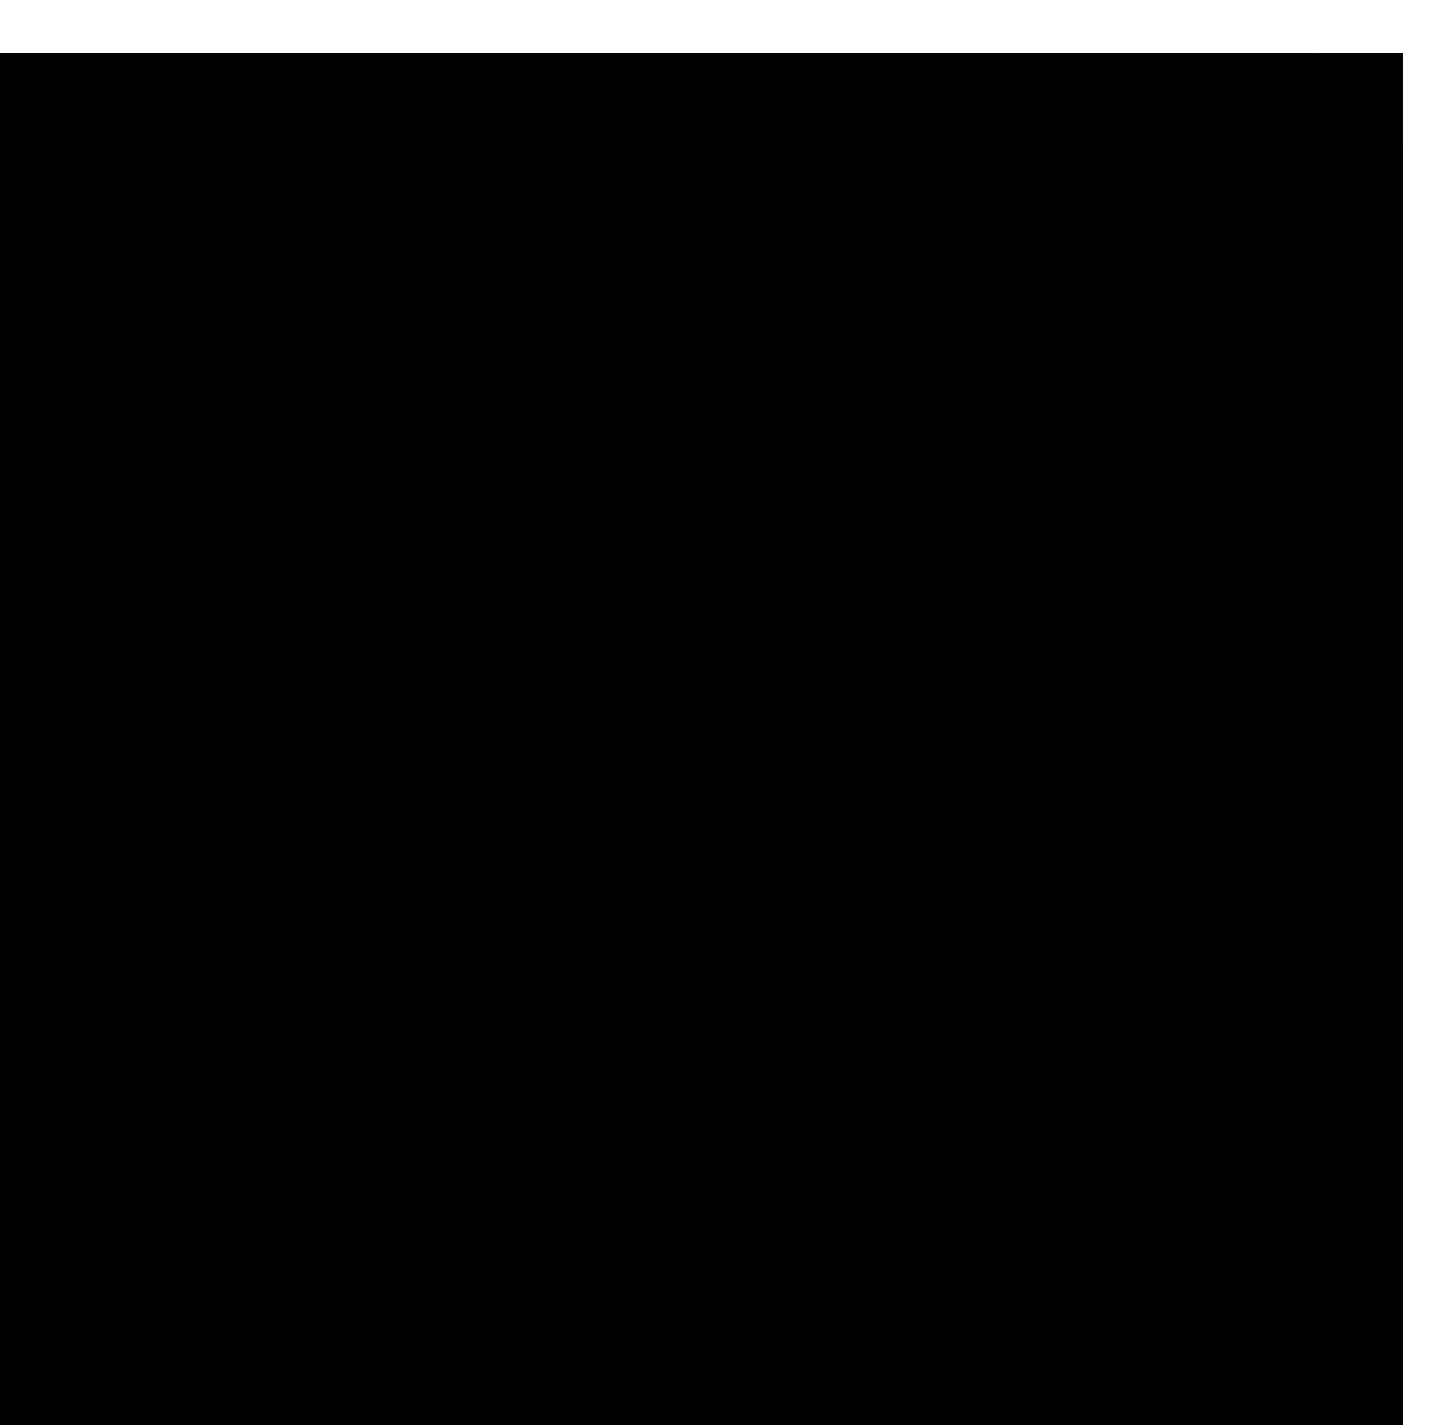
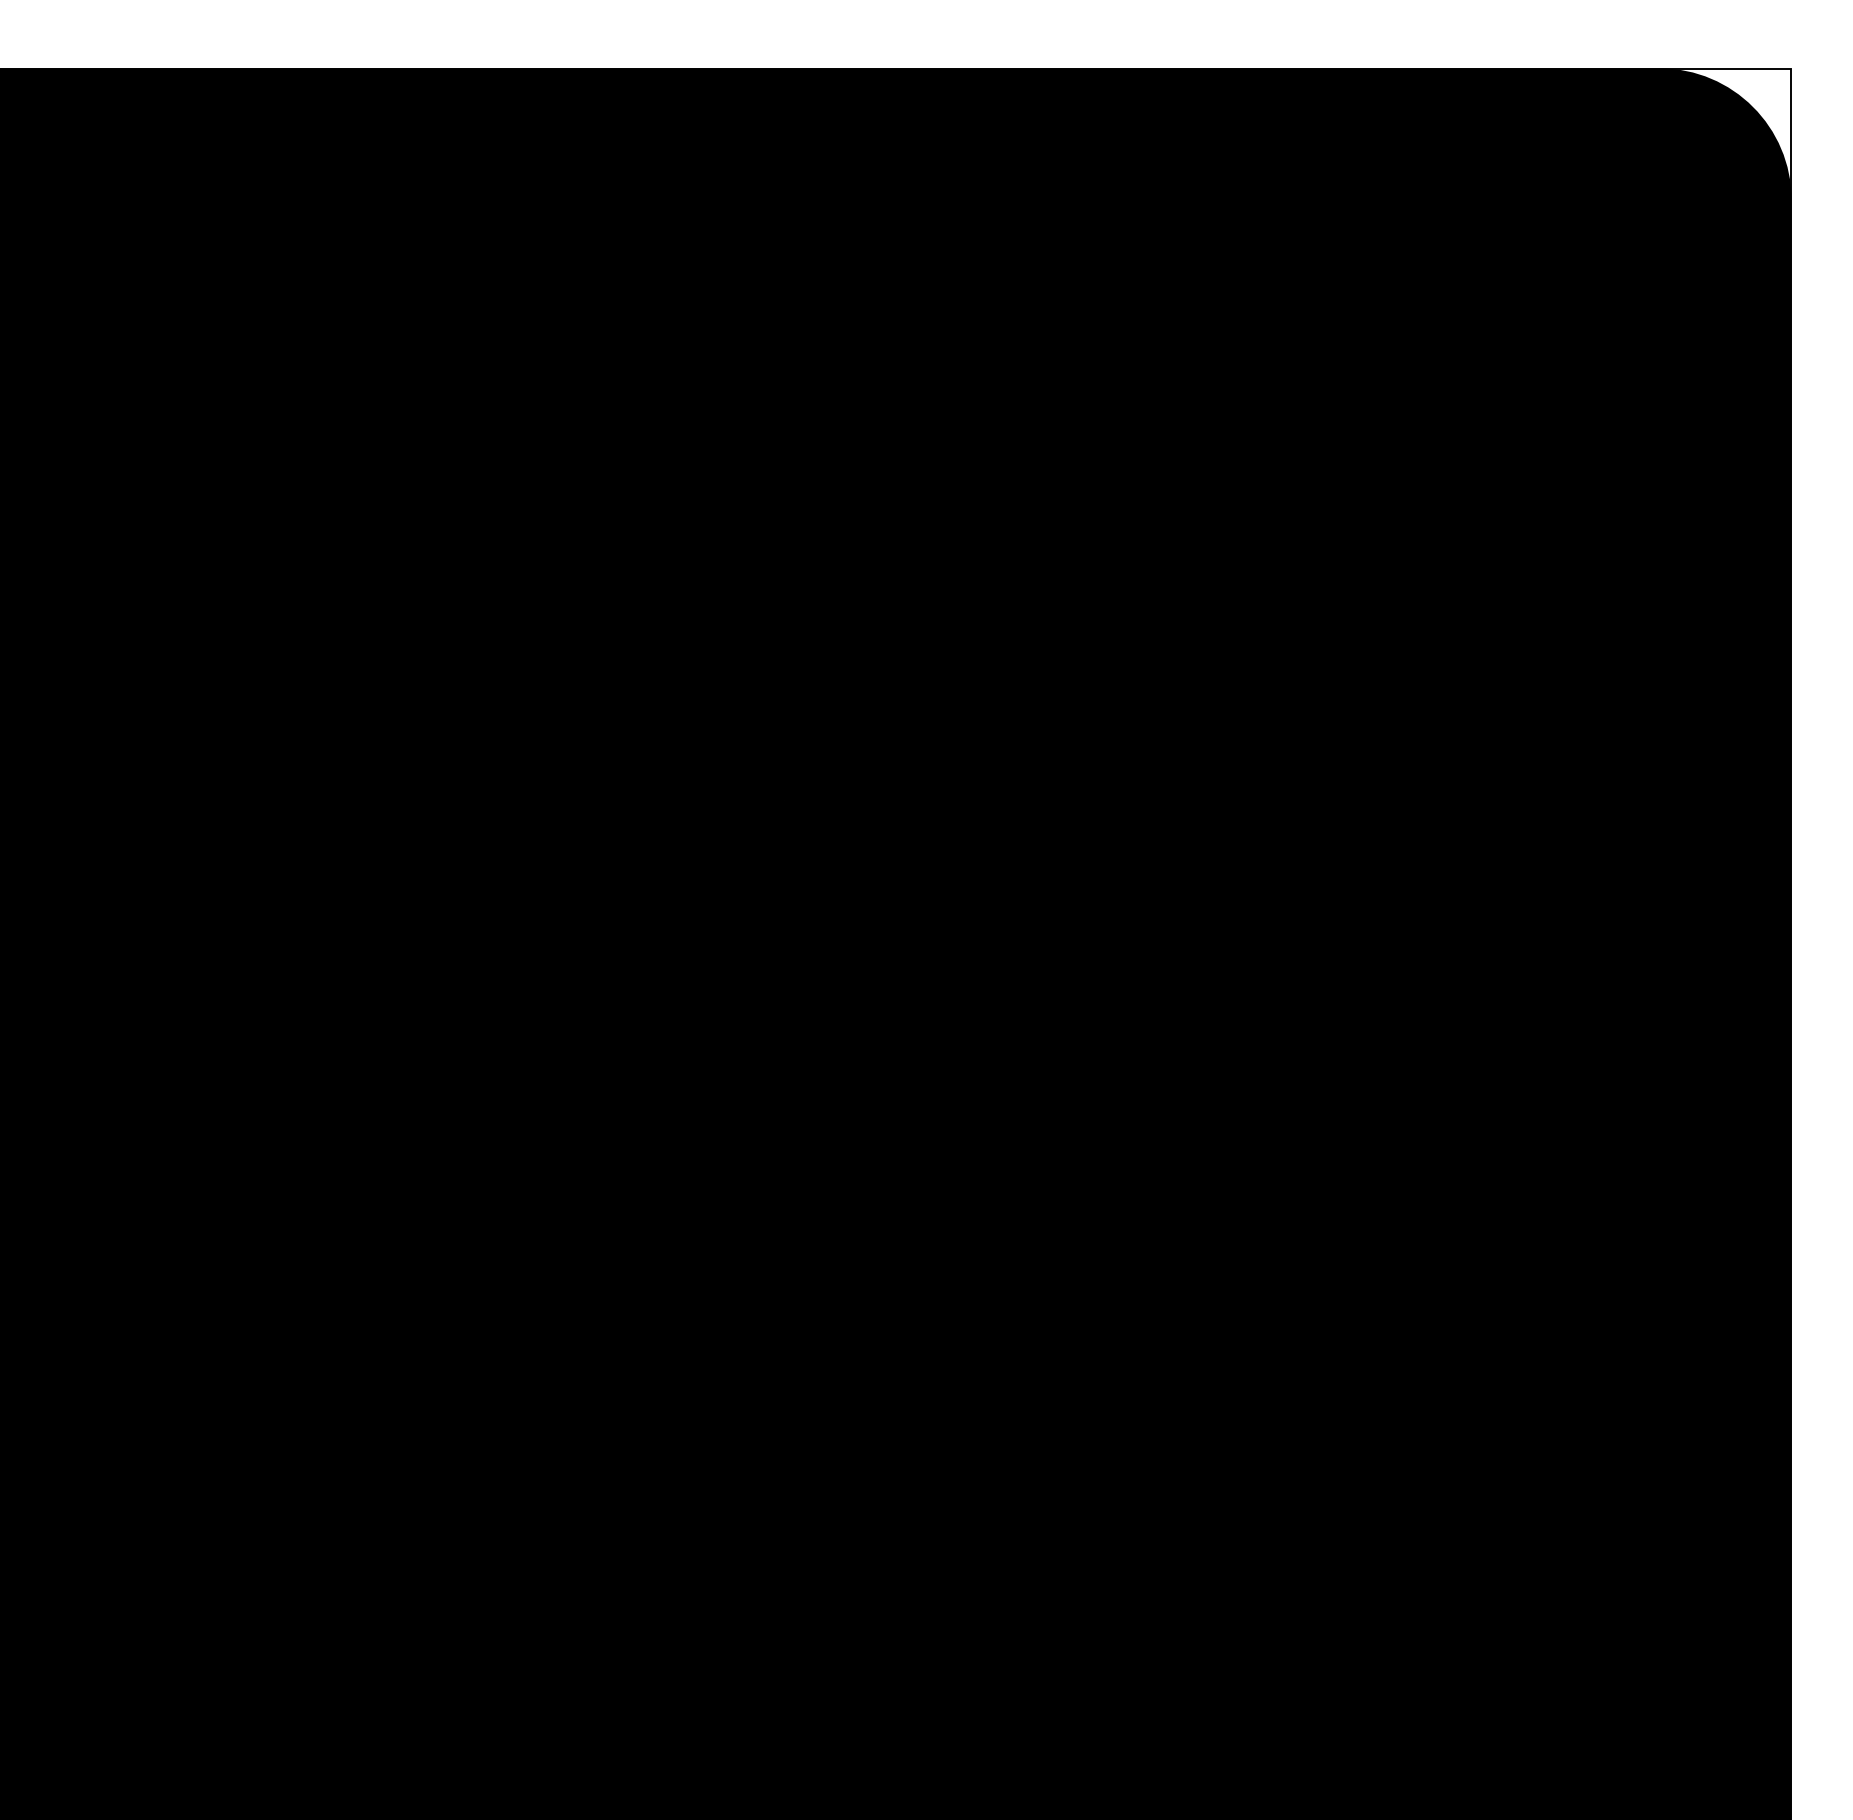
fill: (1351, 105) -> (1725, 134), removed

